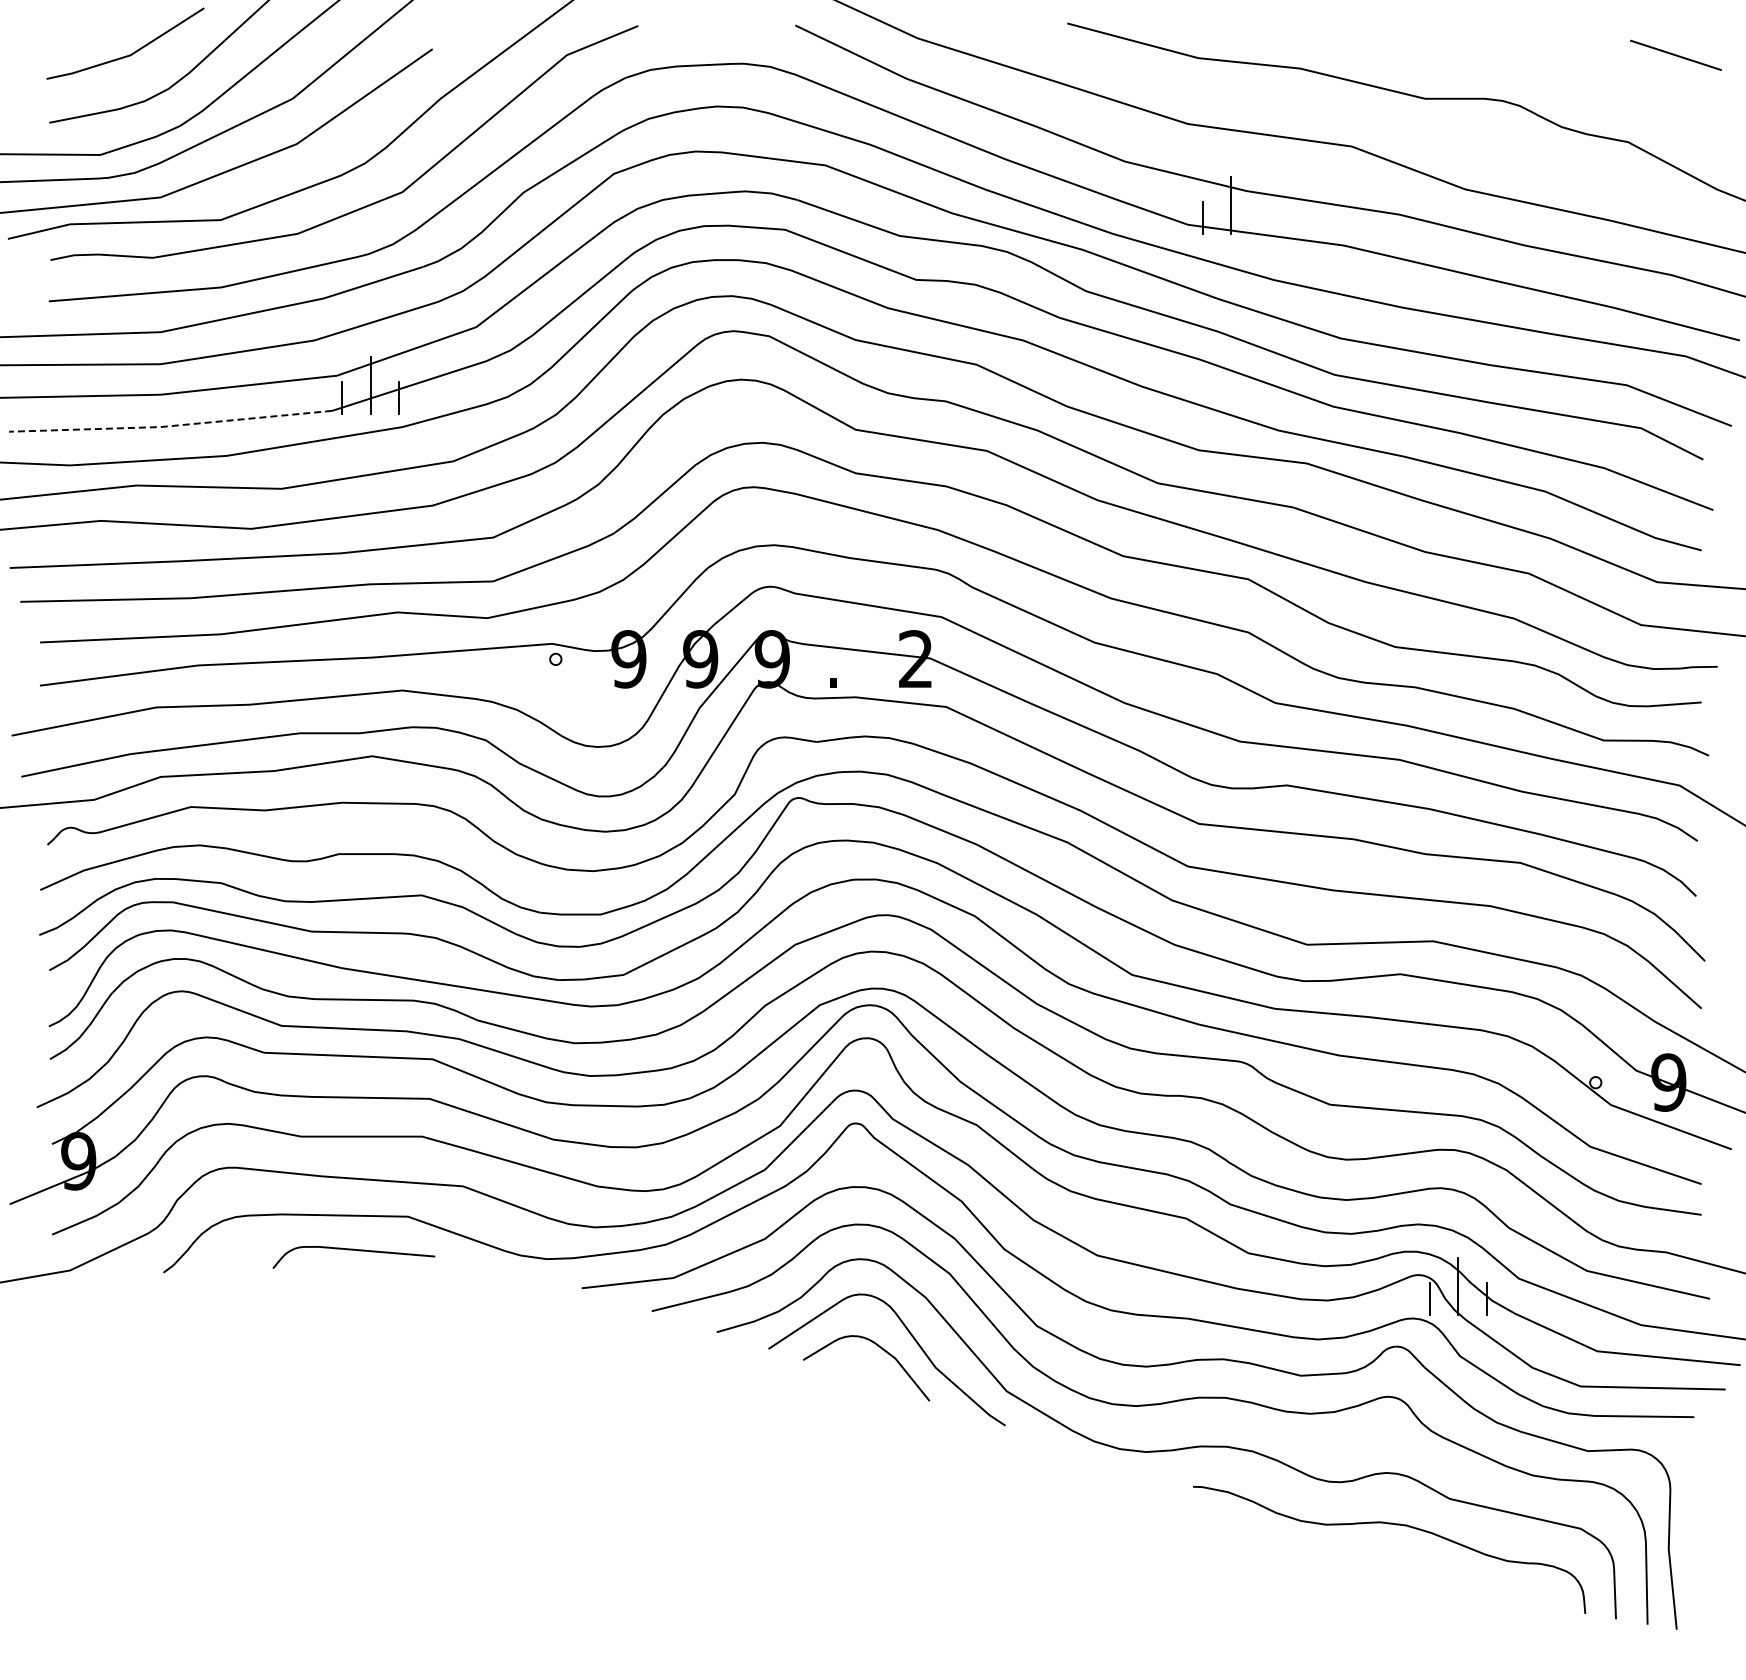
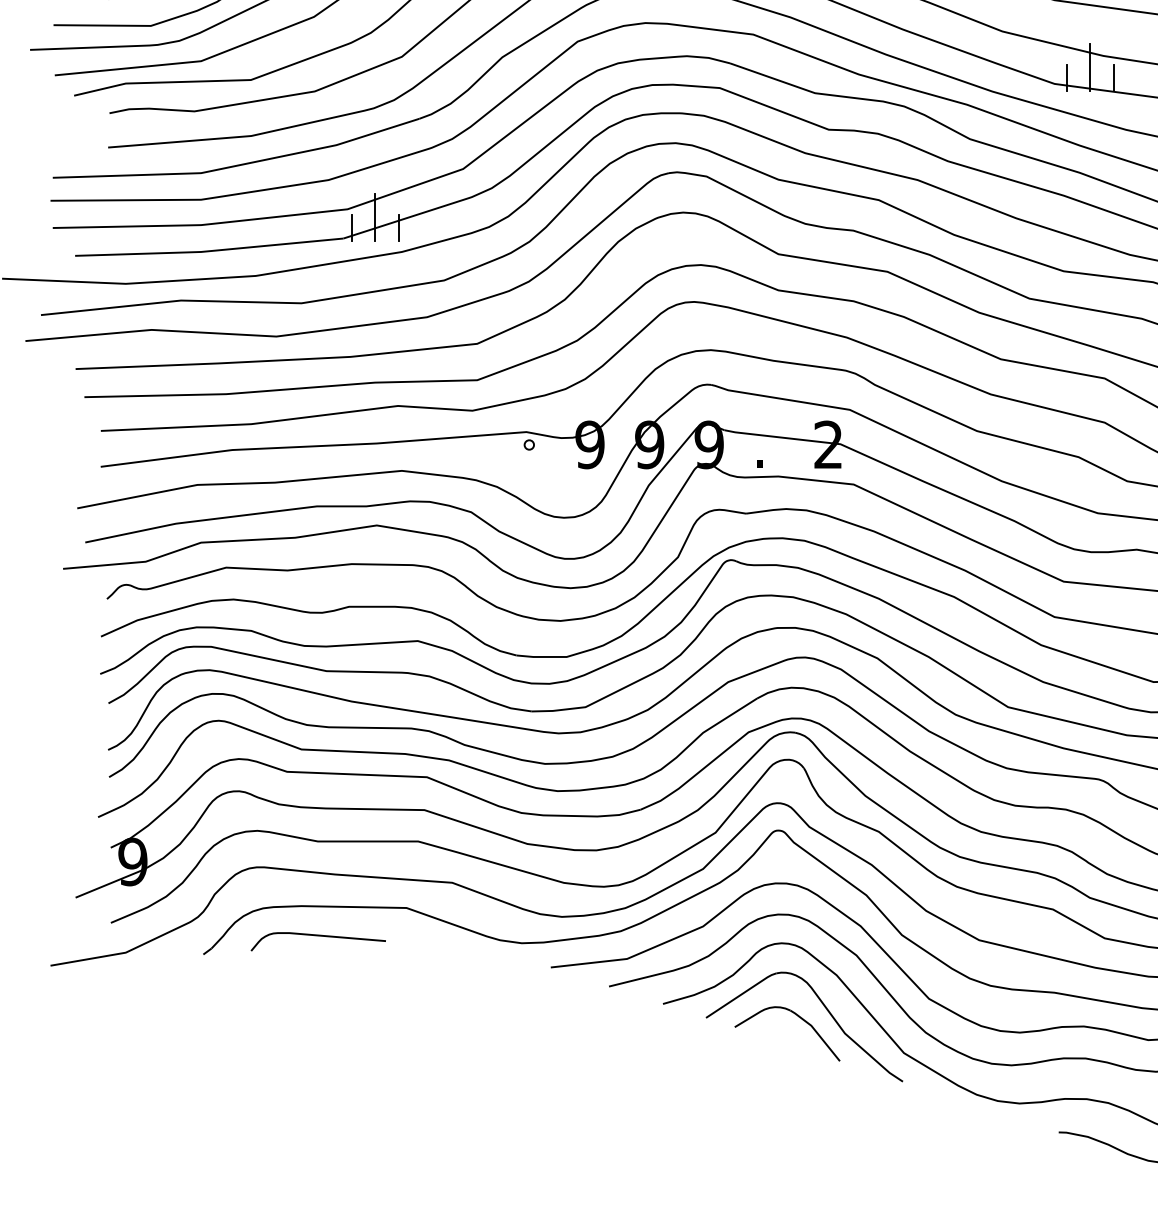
line: (1259, 217) -> (1113, 77), added
line: (170, 426) -> (209, 251), dashed -> solid
curve: (353, 1250) -> (318, 936), moved

